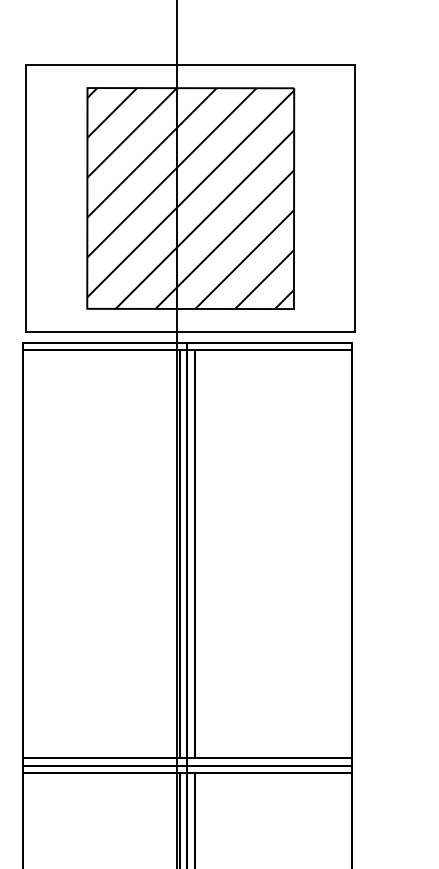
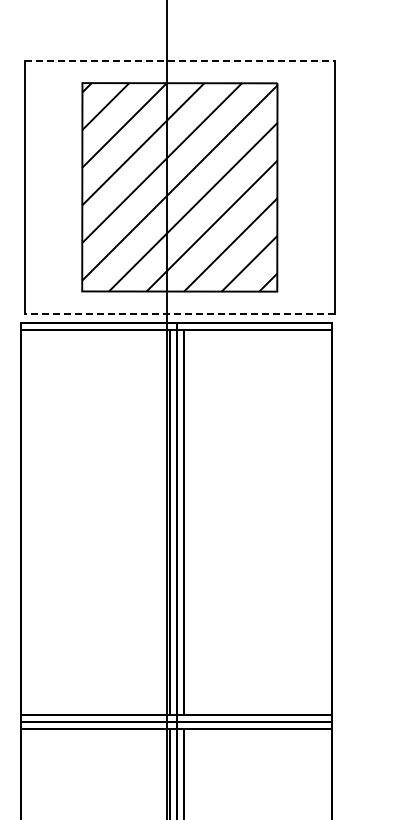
line: (191, 65) -> (180, 61), solid -> dashed
line: (190, 332) -> (179, 313), solid -> dashed

